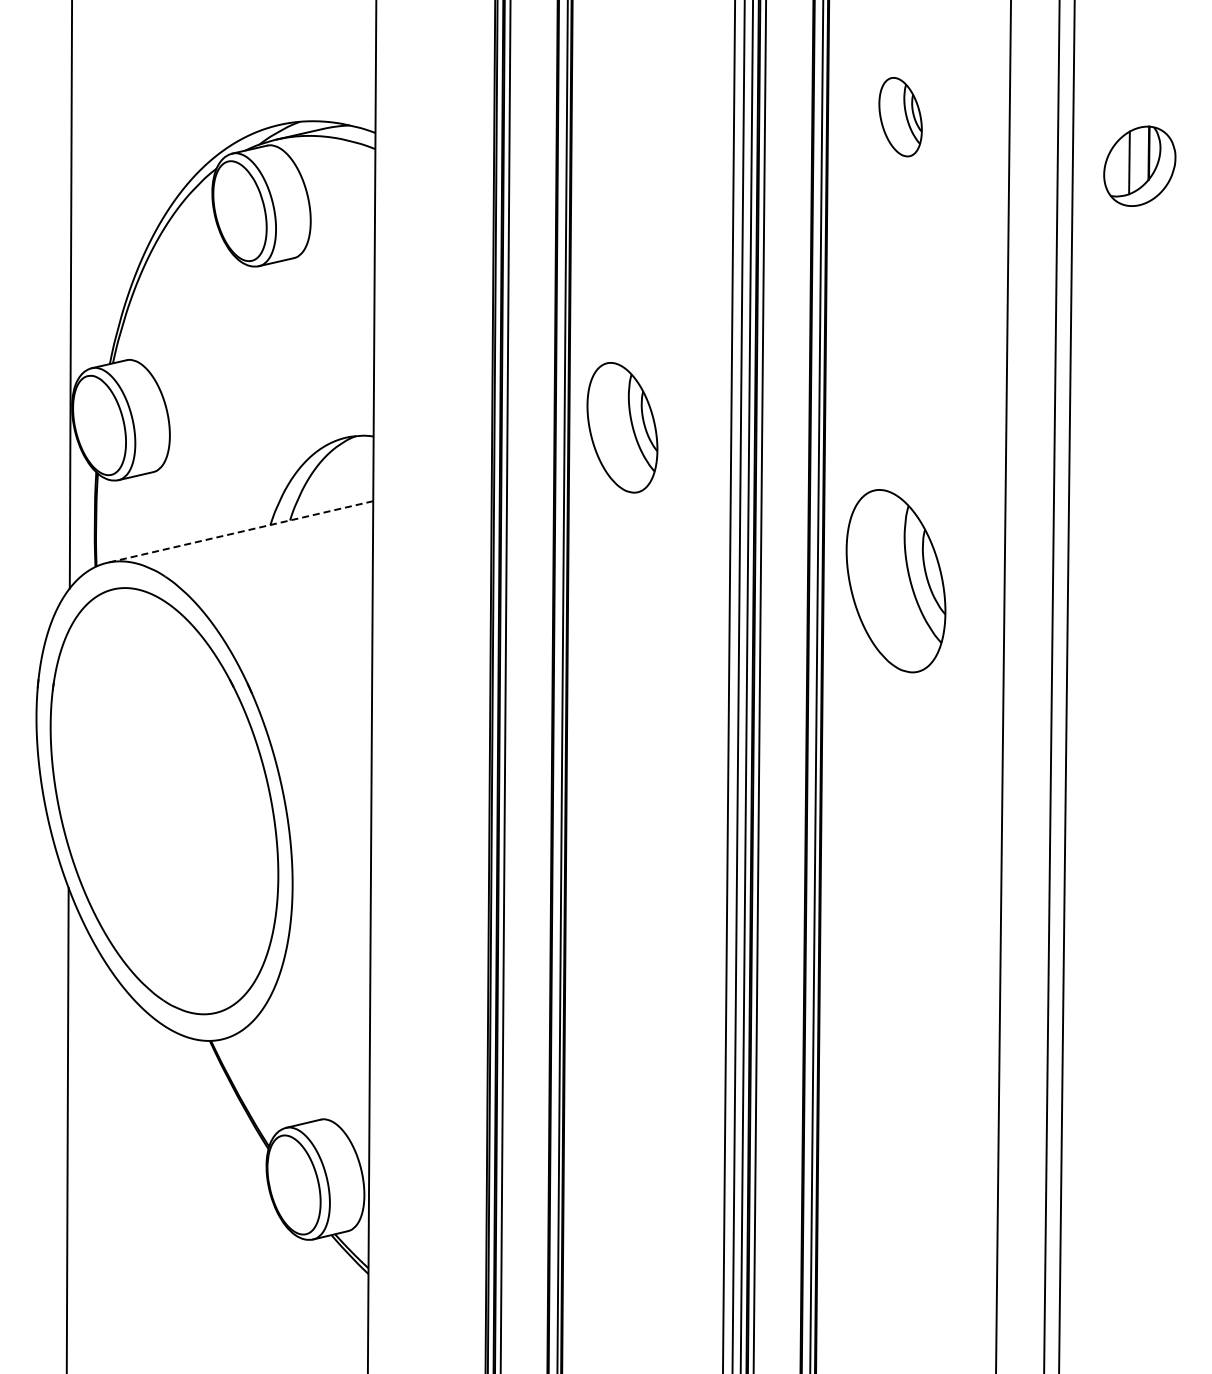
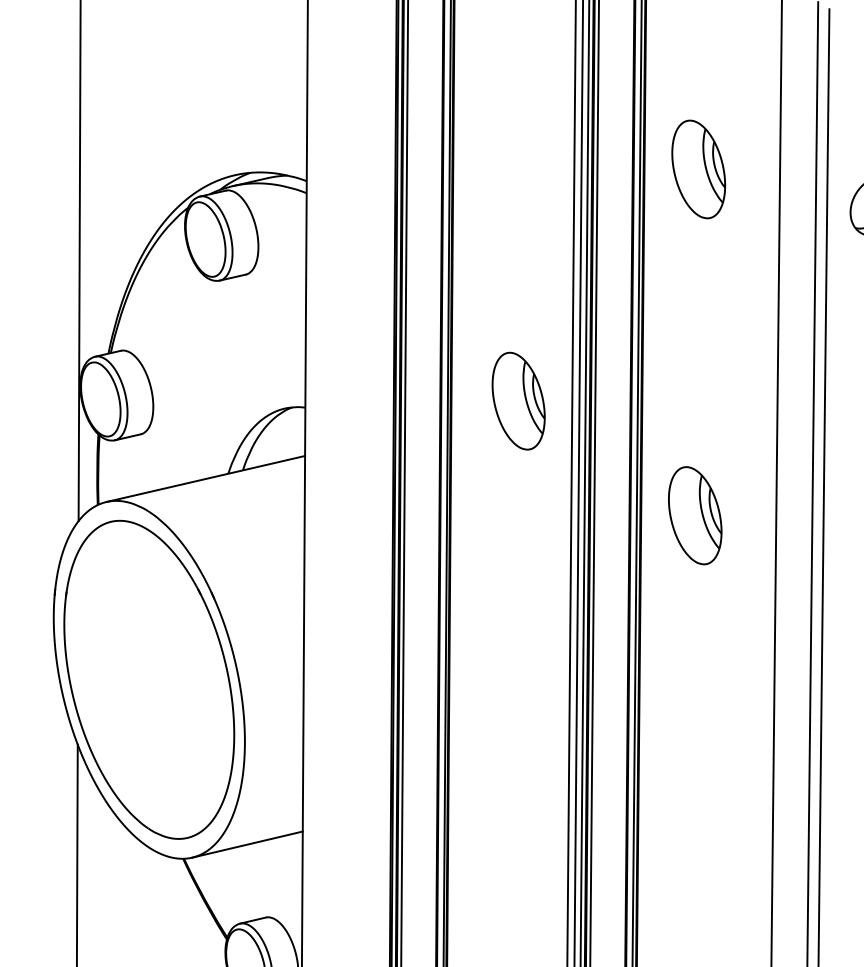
part: (900, 116) -> (698, 168), size x1.67
part: (622, 427) -> (518, 400), moved
line: (240, 532) -> (206, 479), dashed -> solid
part: (895, 581) -> (694, 515), size x0.71
line: (296, 1021) -> (247, 844), added

